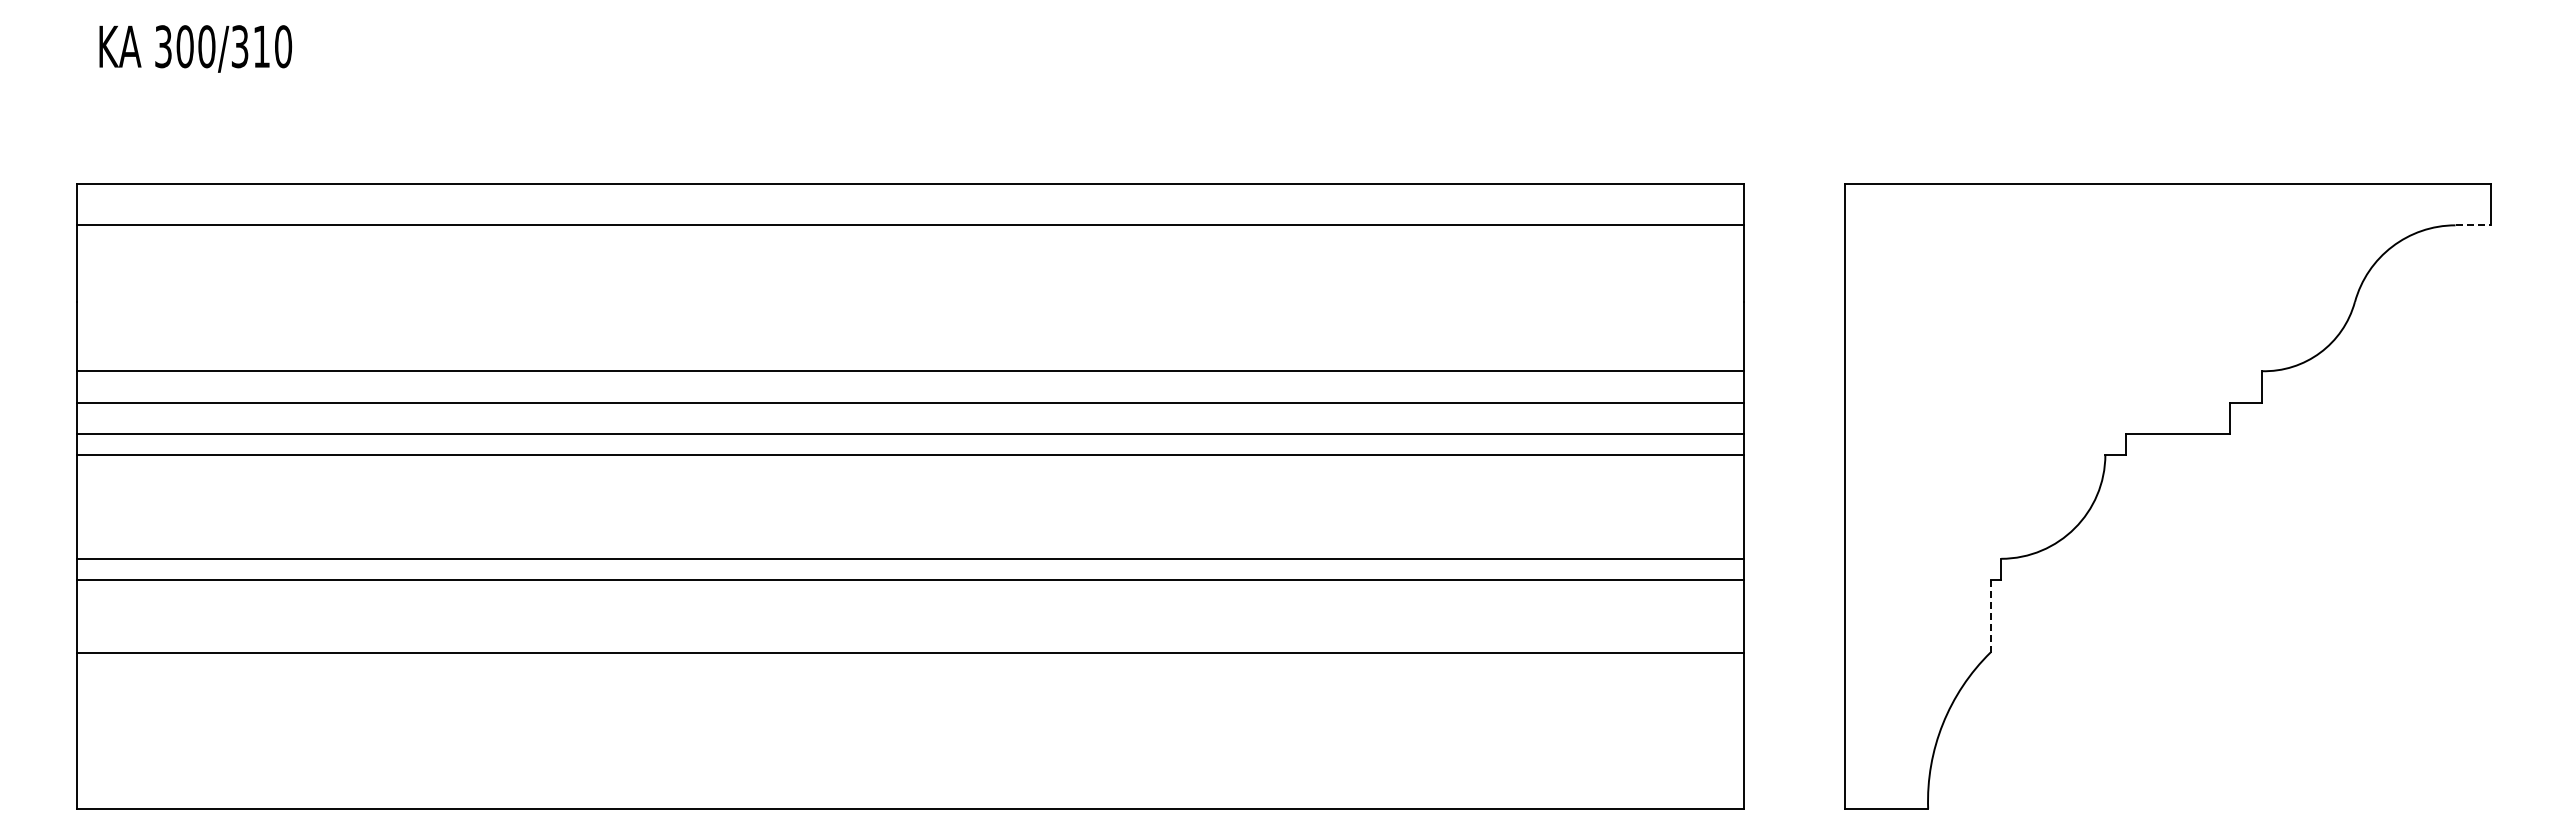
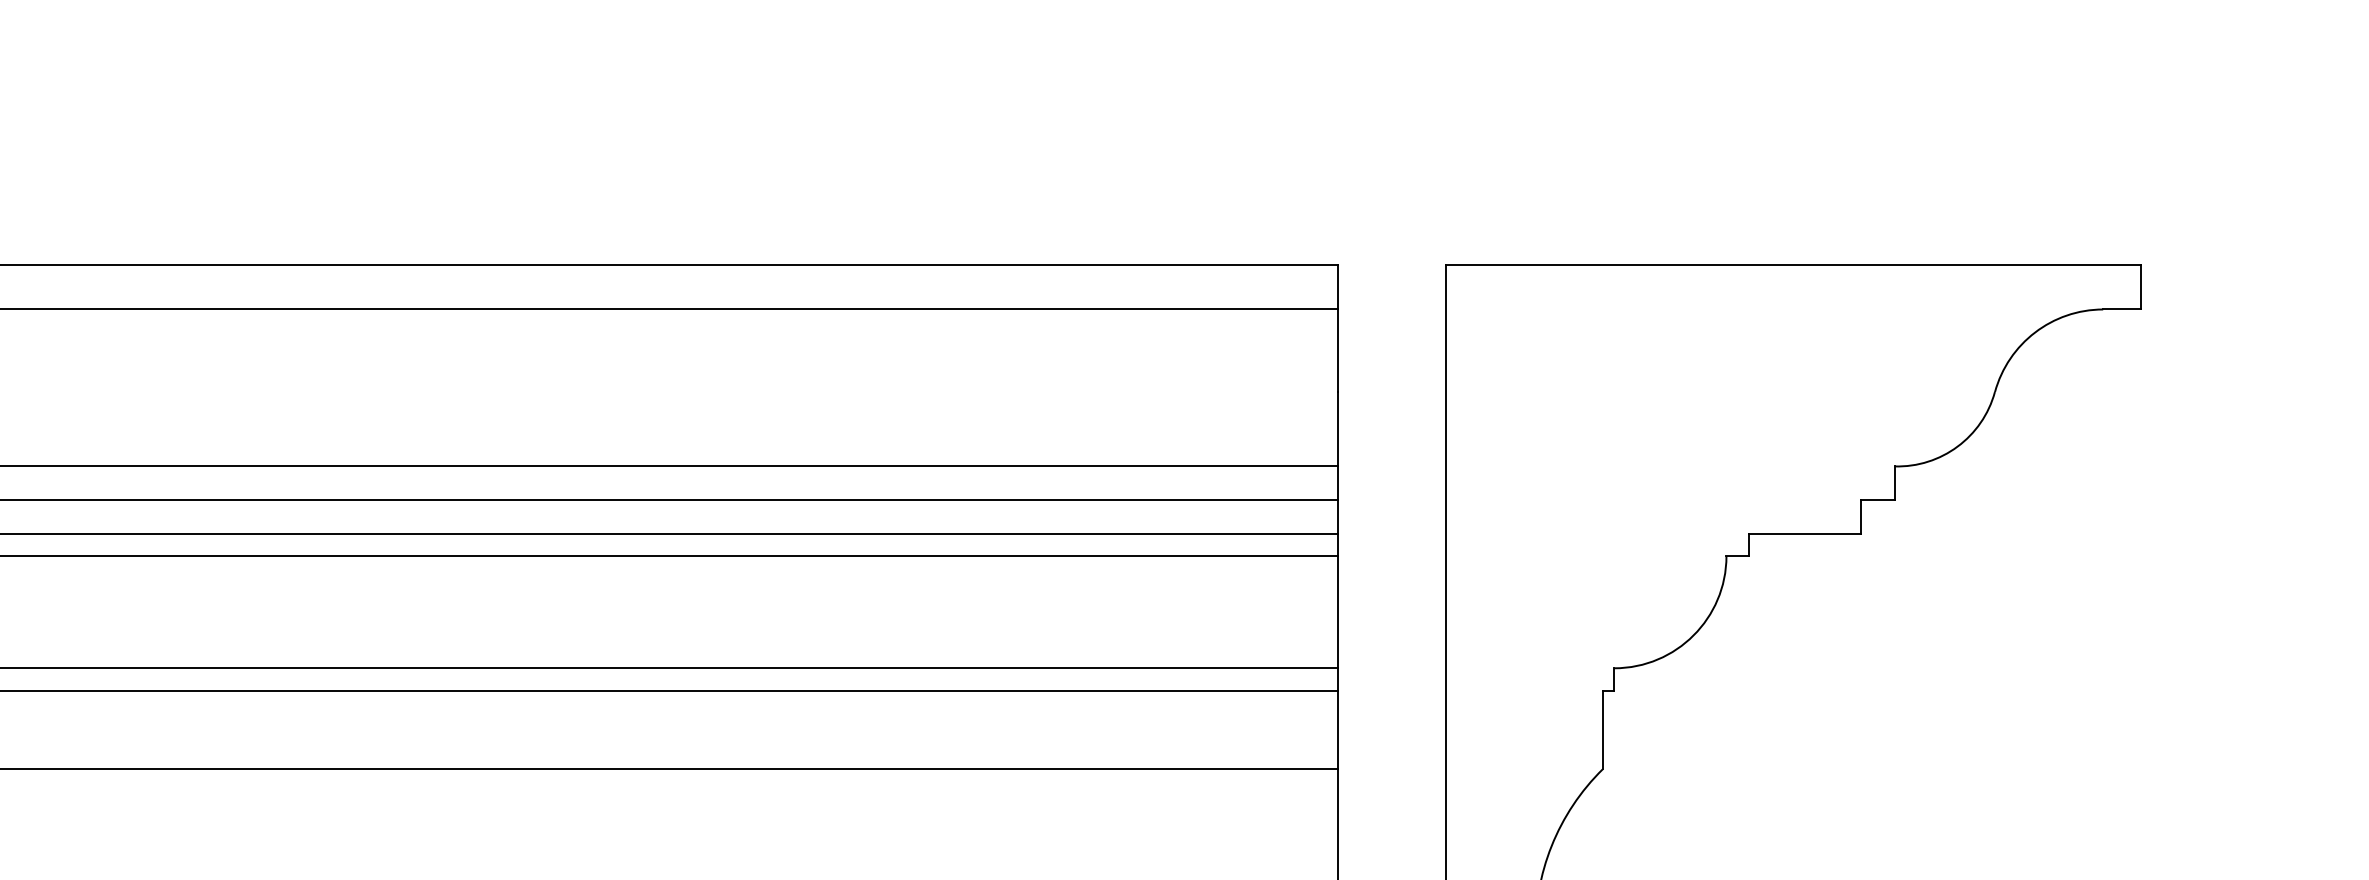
line: (2473, 225) -> (2122, 309), dashed -> solid
line: (1990, 615) -> (1602, 729), dashed -> solid

